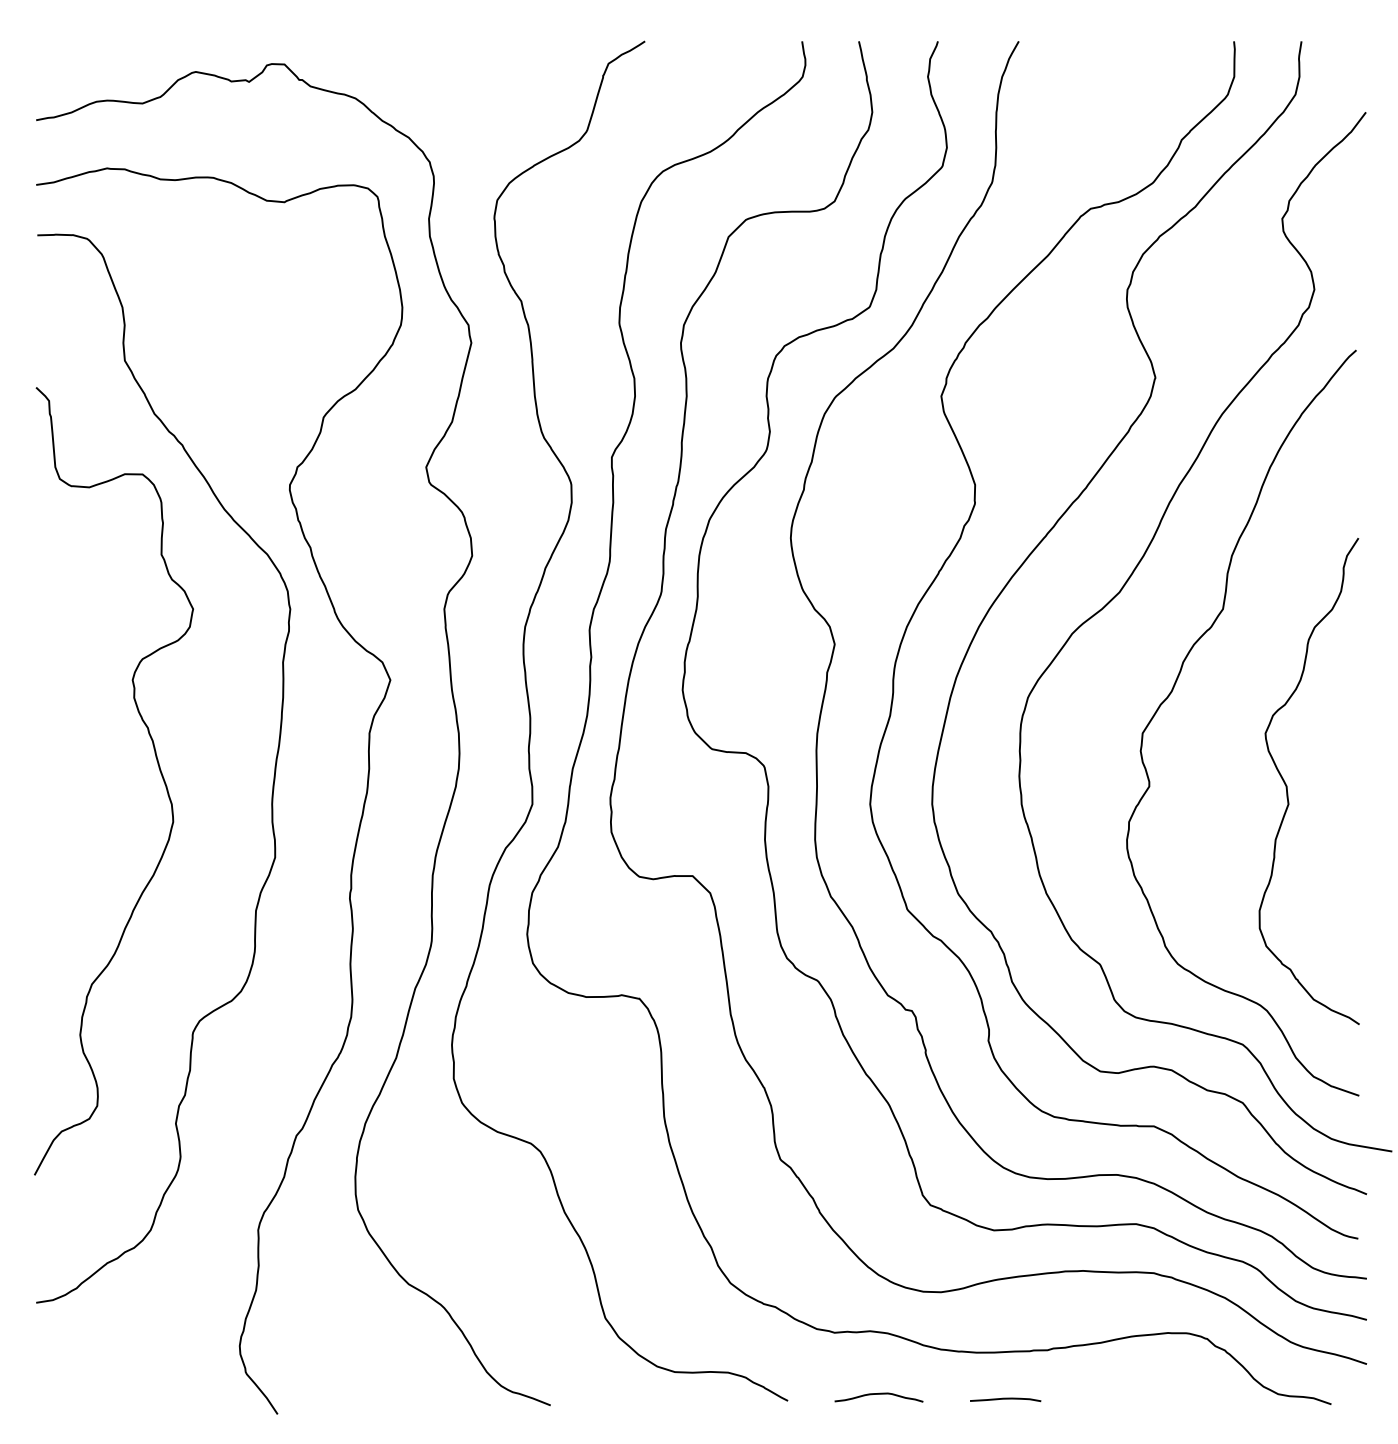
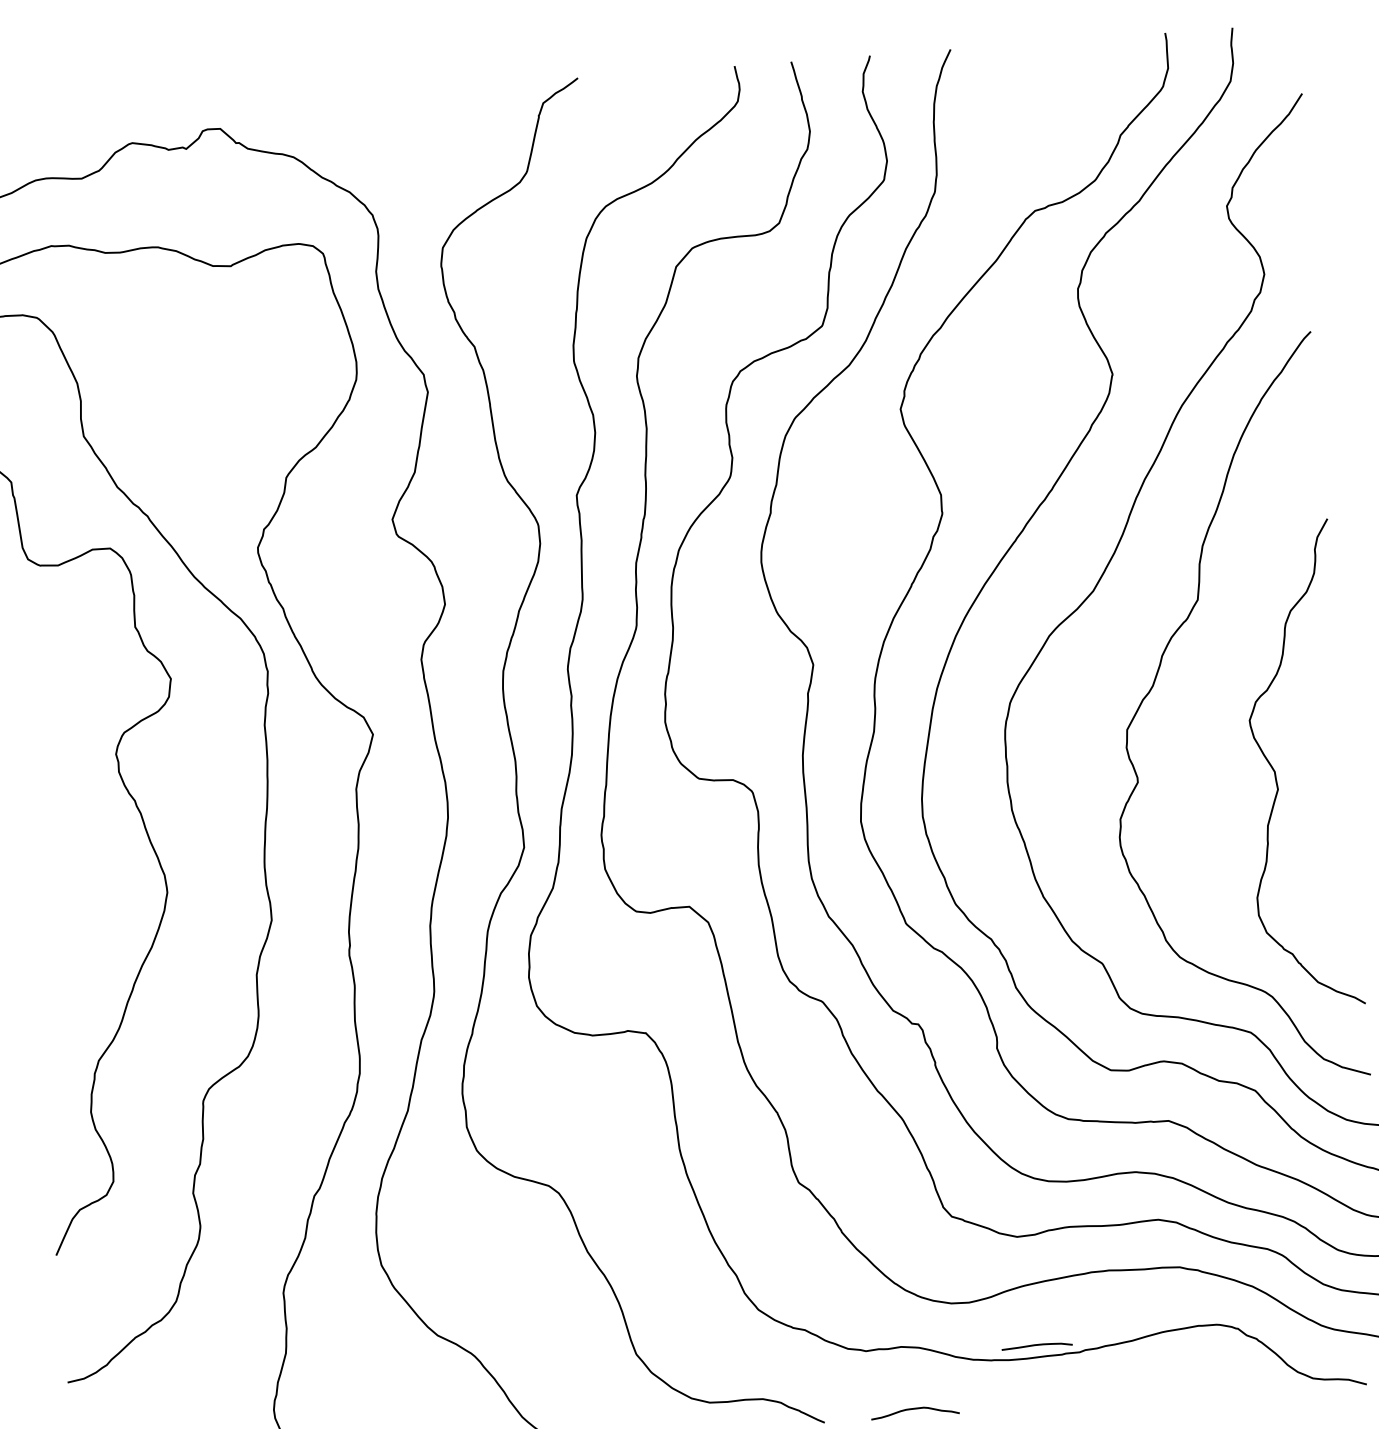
curve: (1005, 1399) -> (1036, 1345), moved

